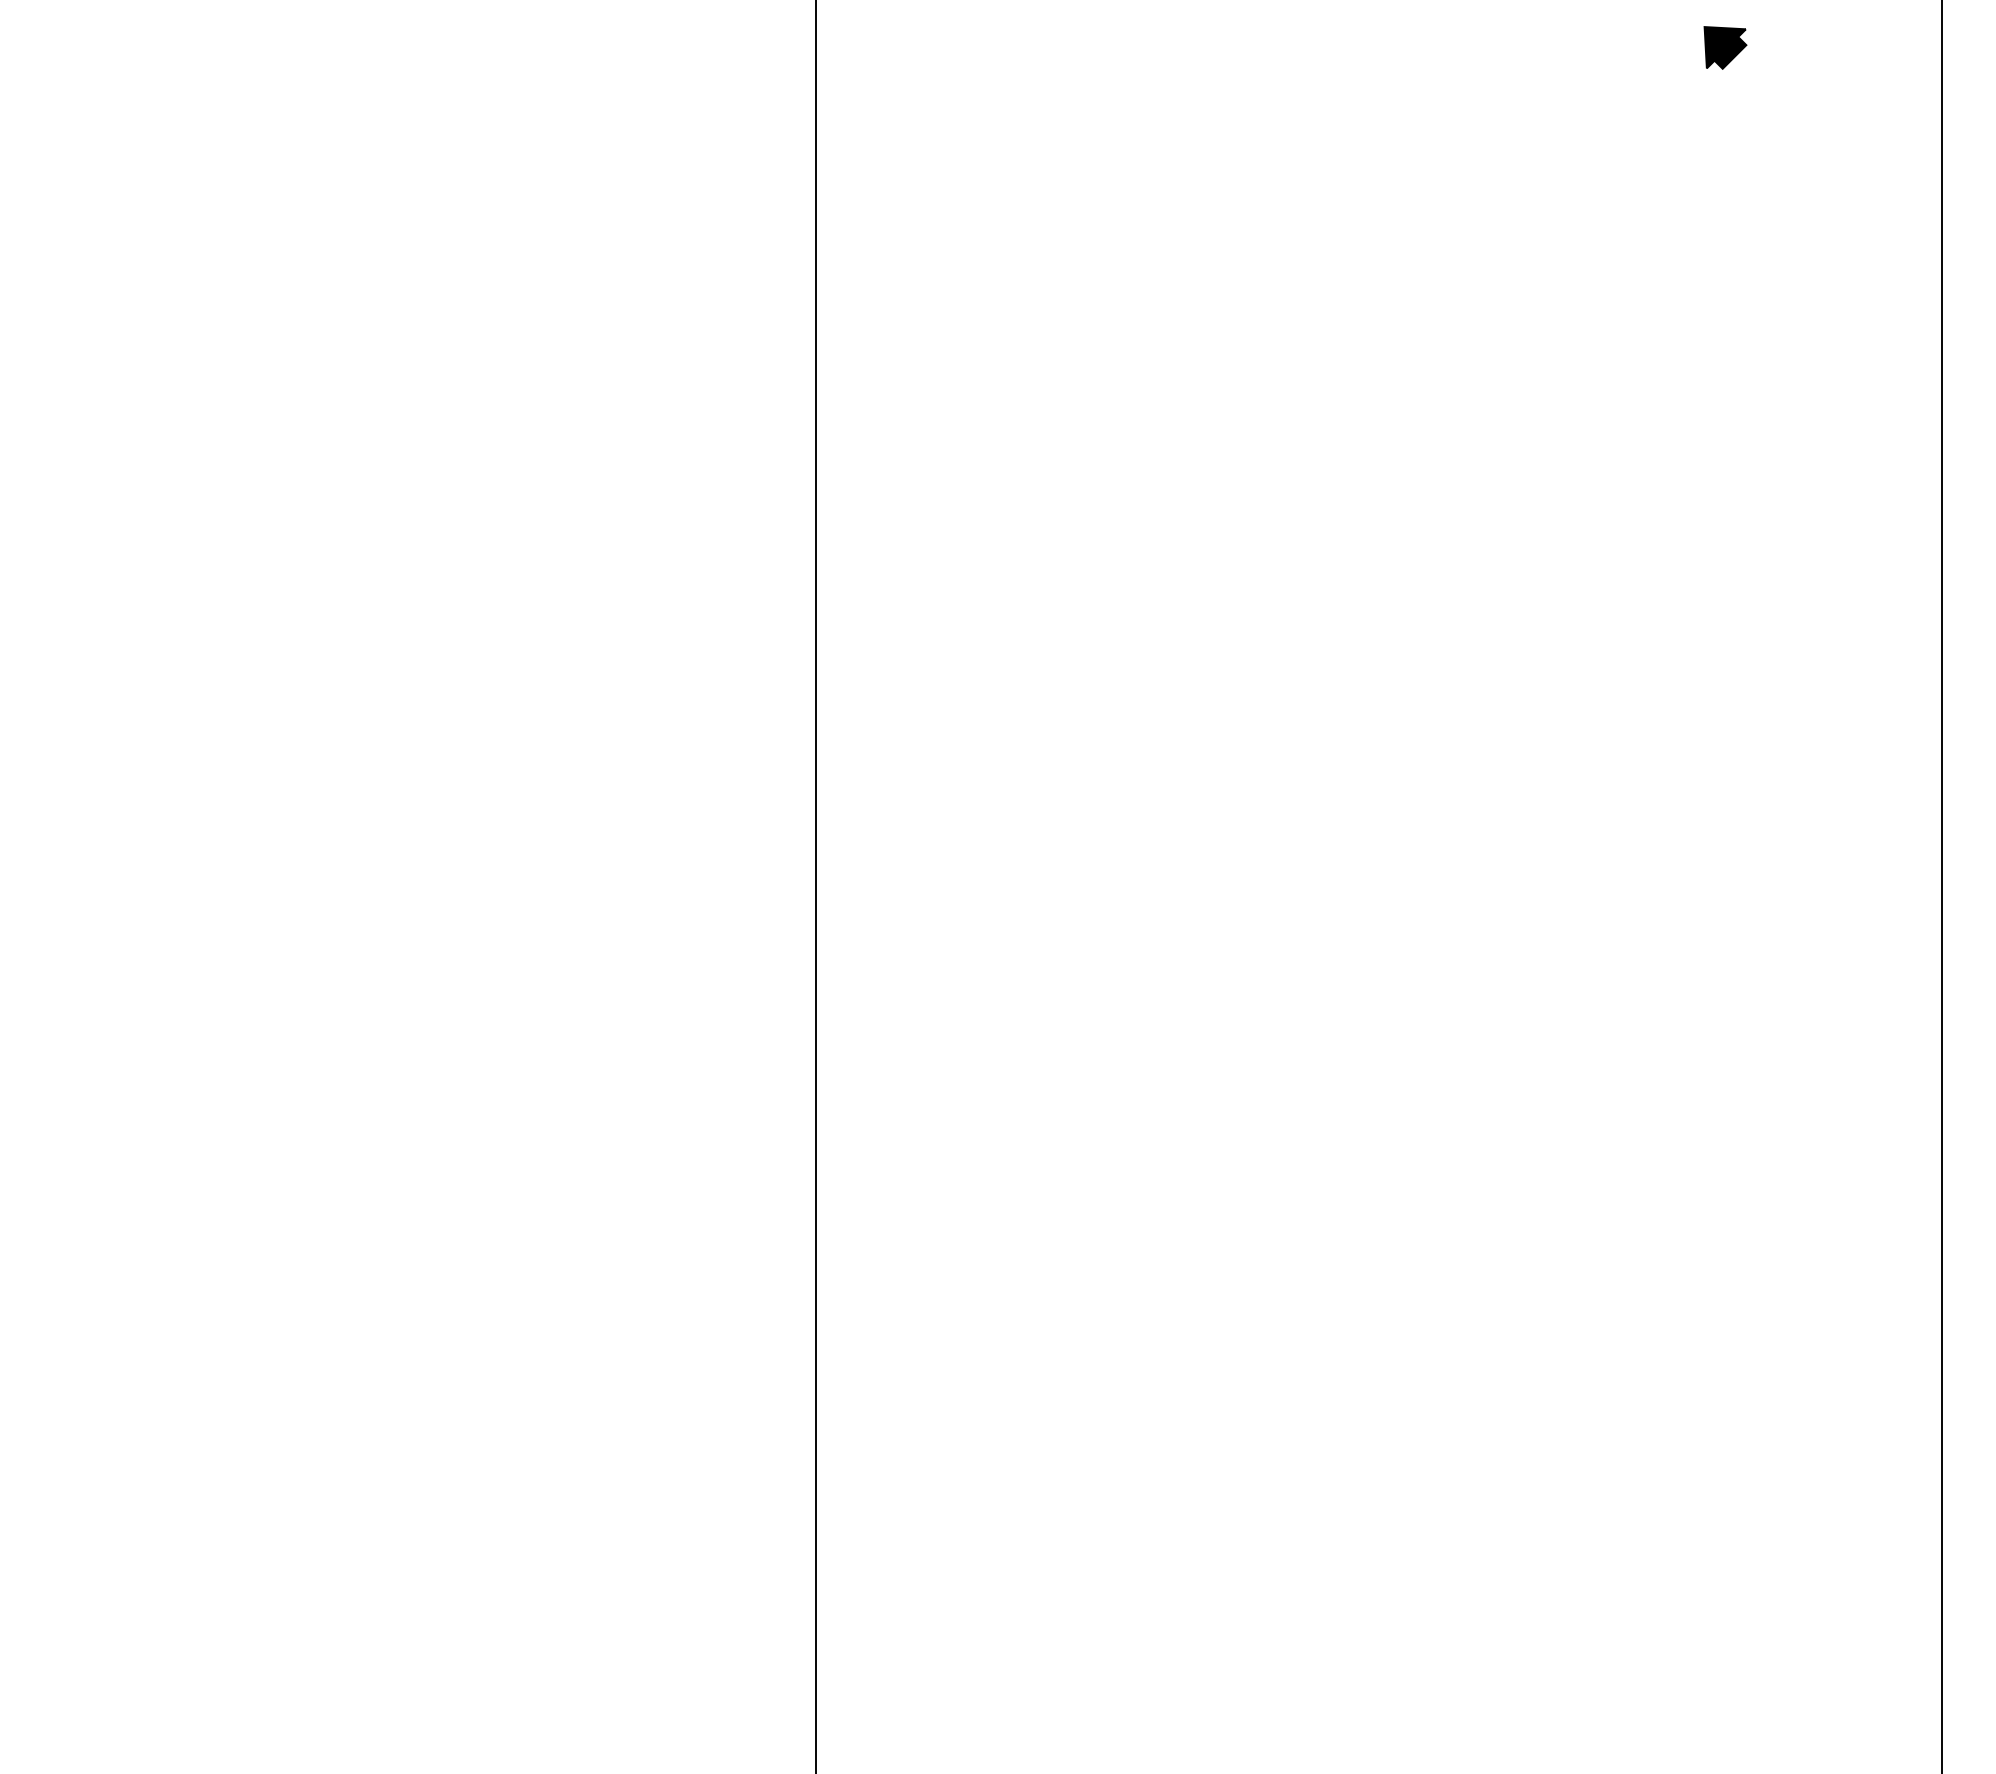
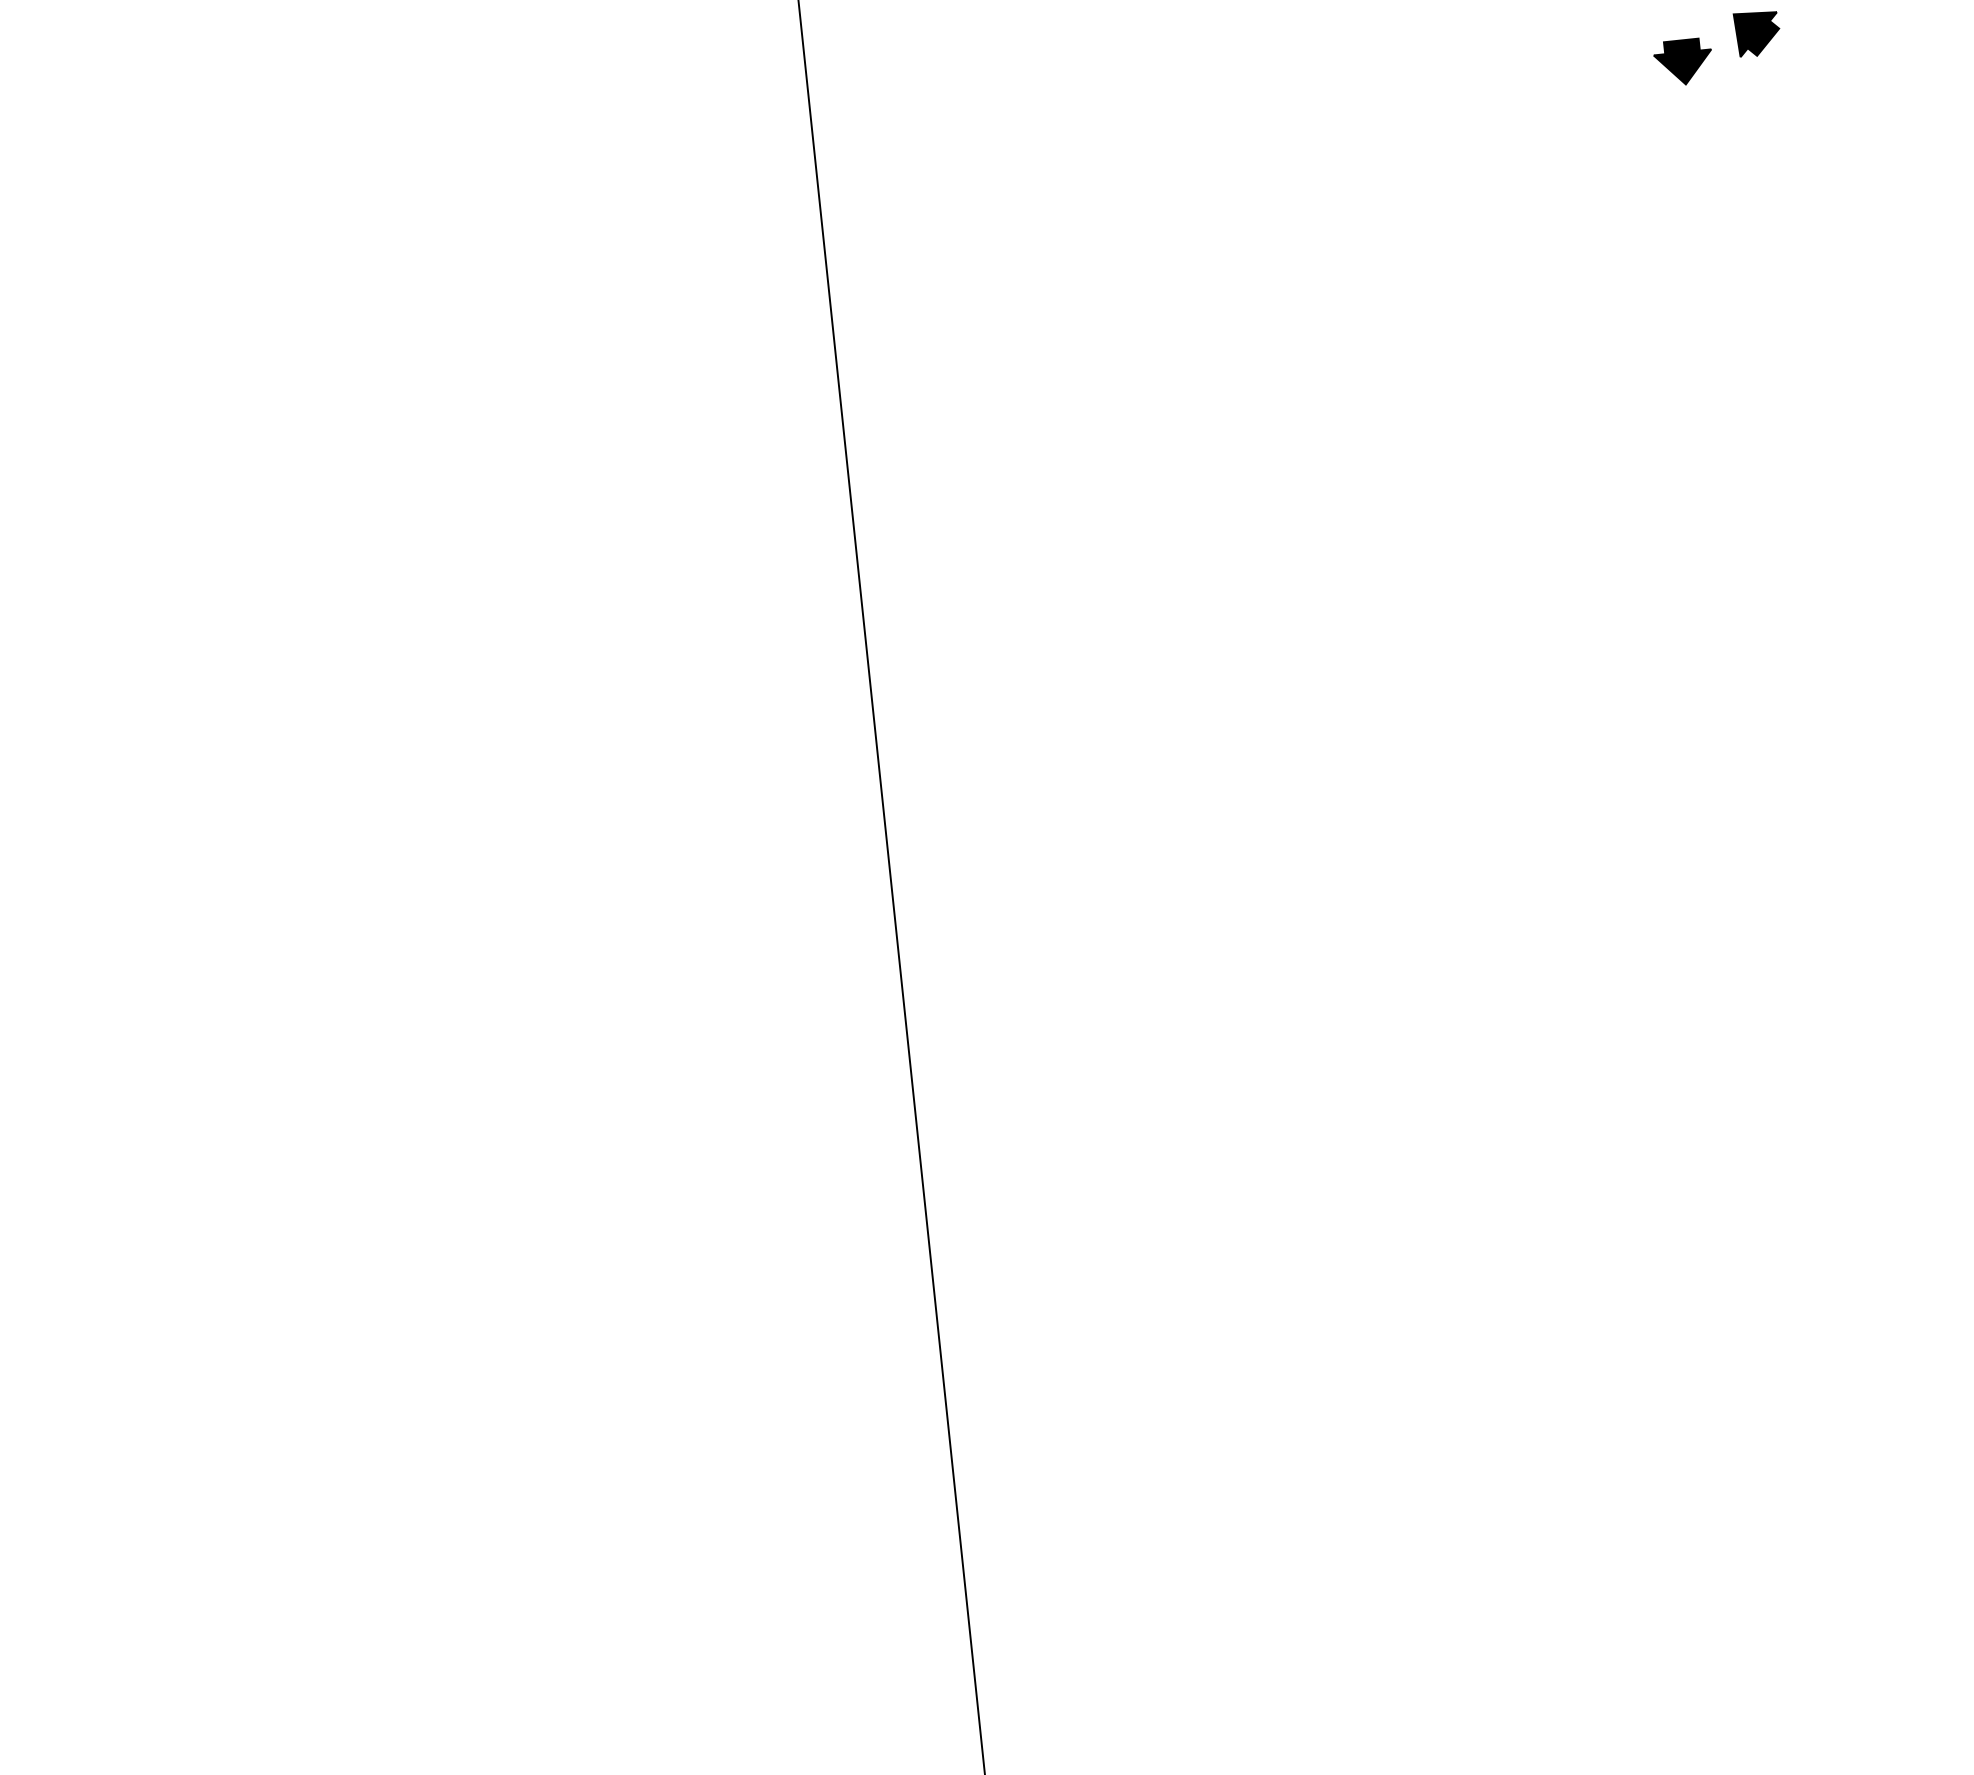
part: (1652, 67) -> (1684, 62), added

